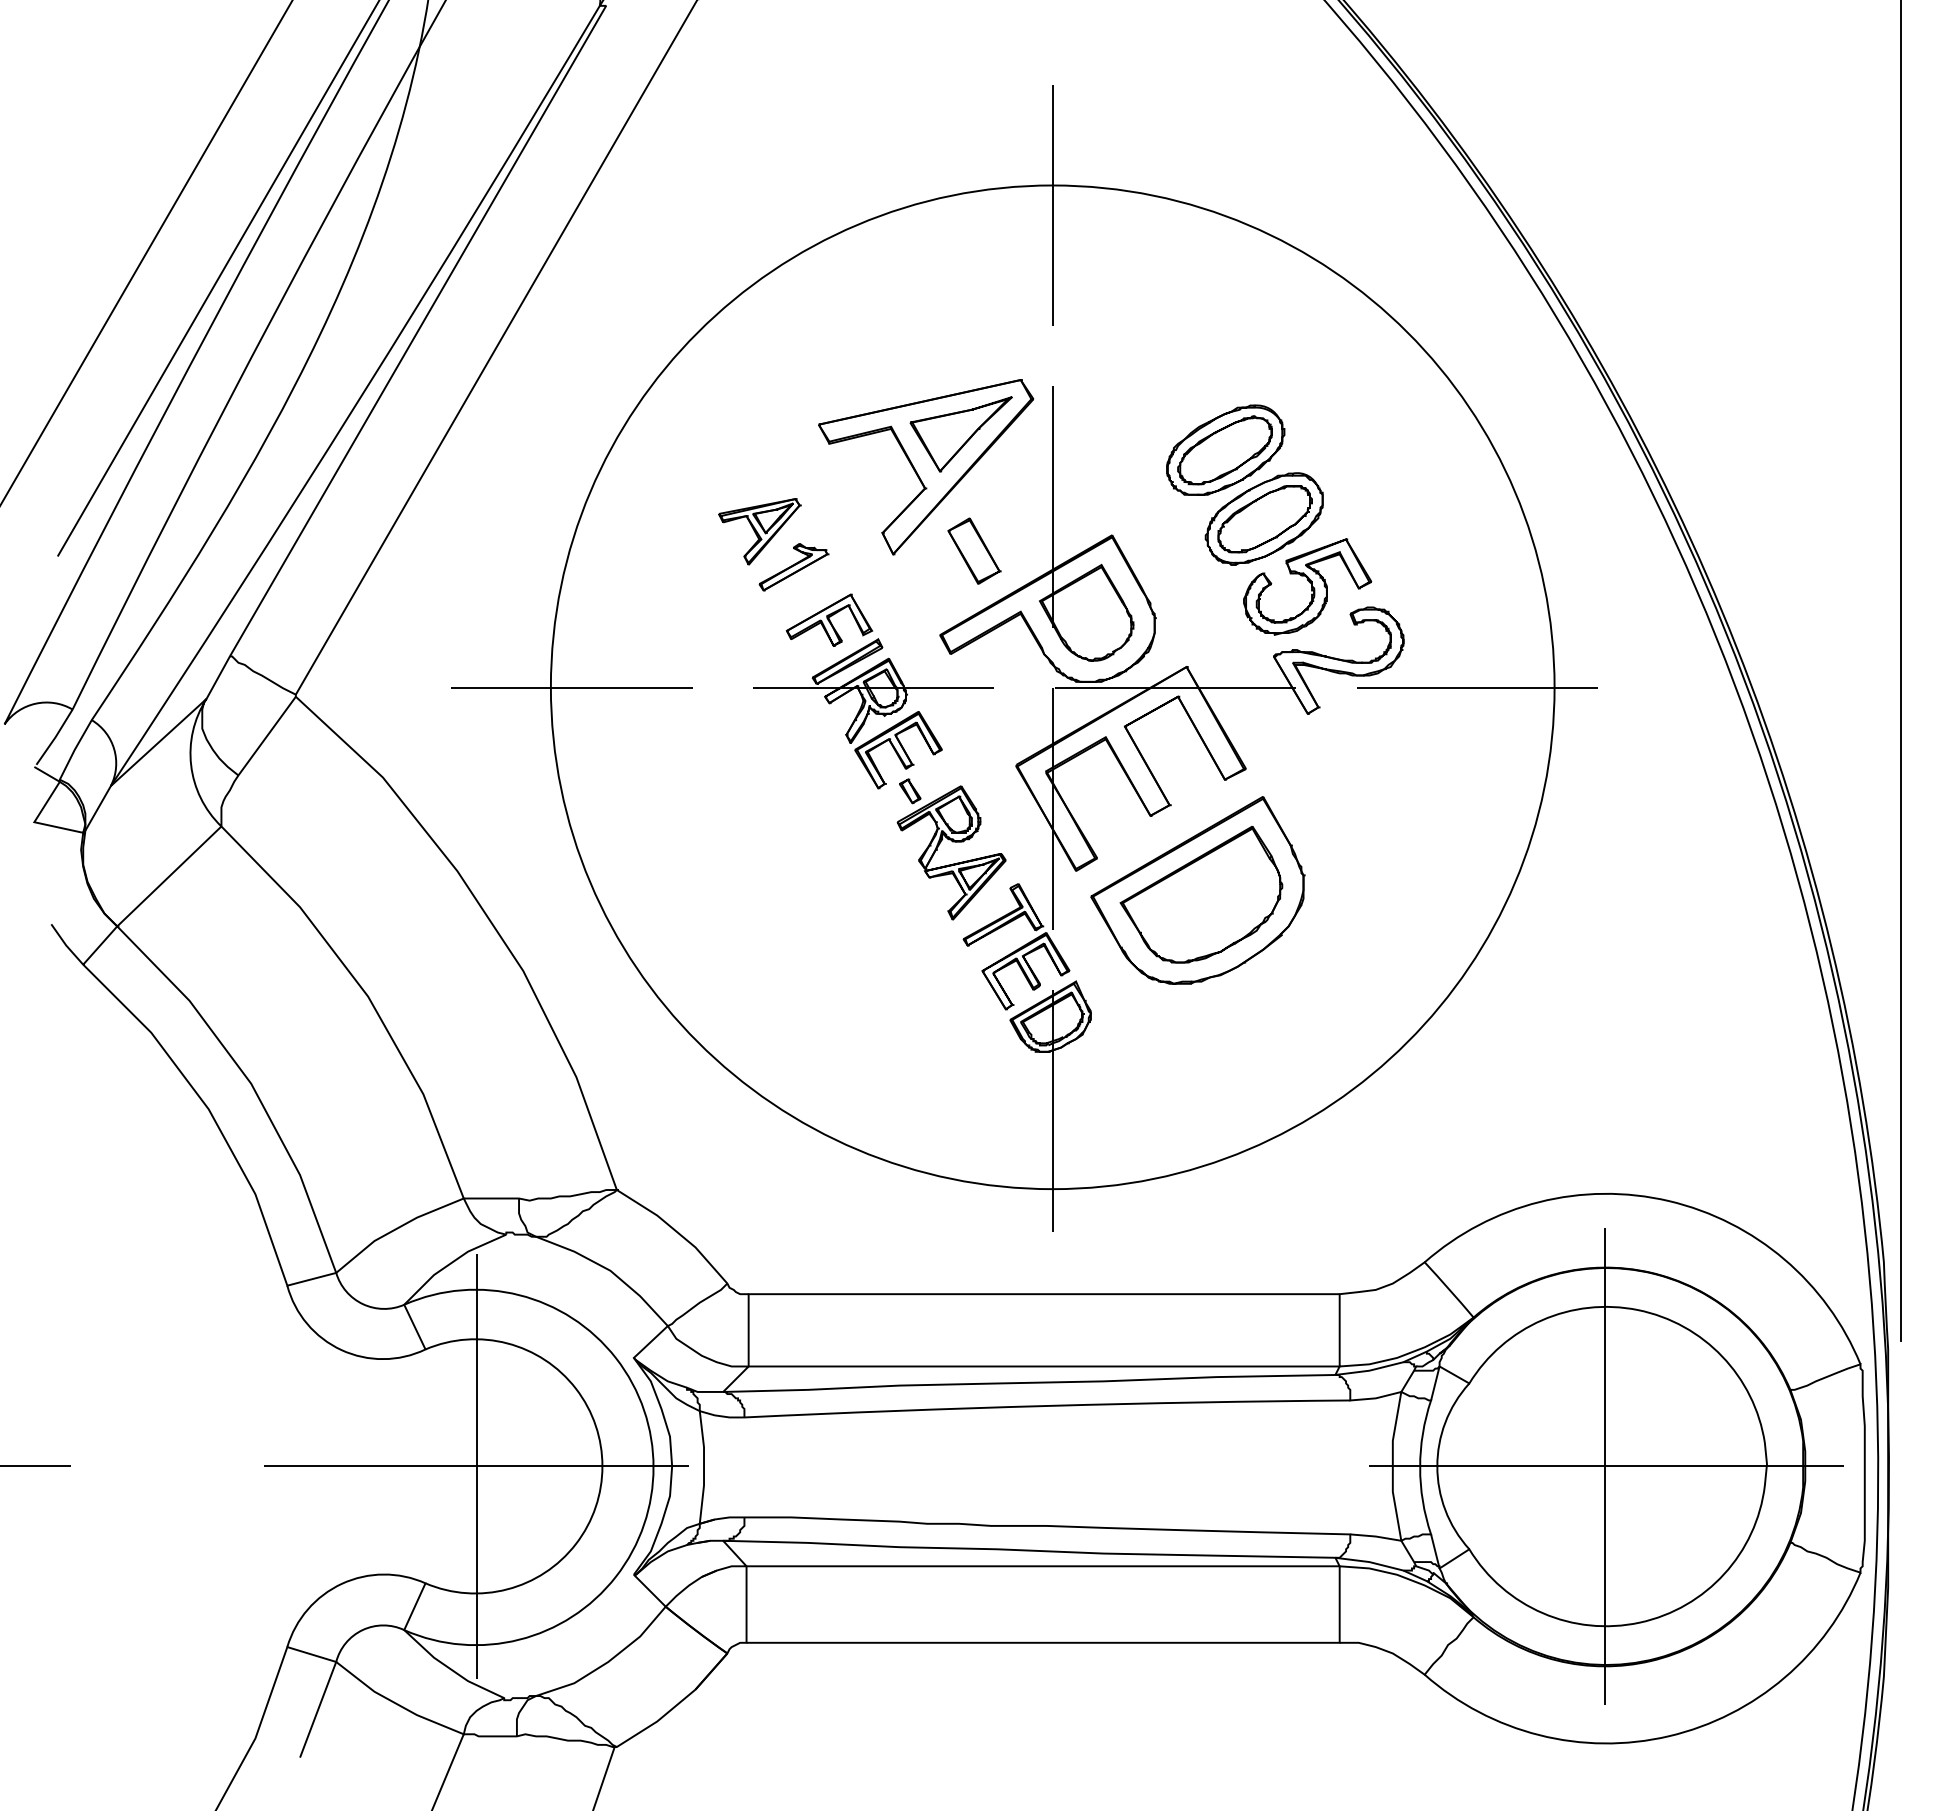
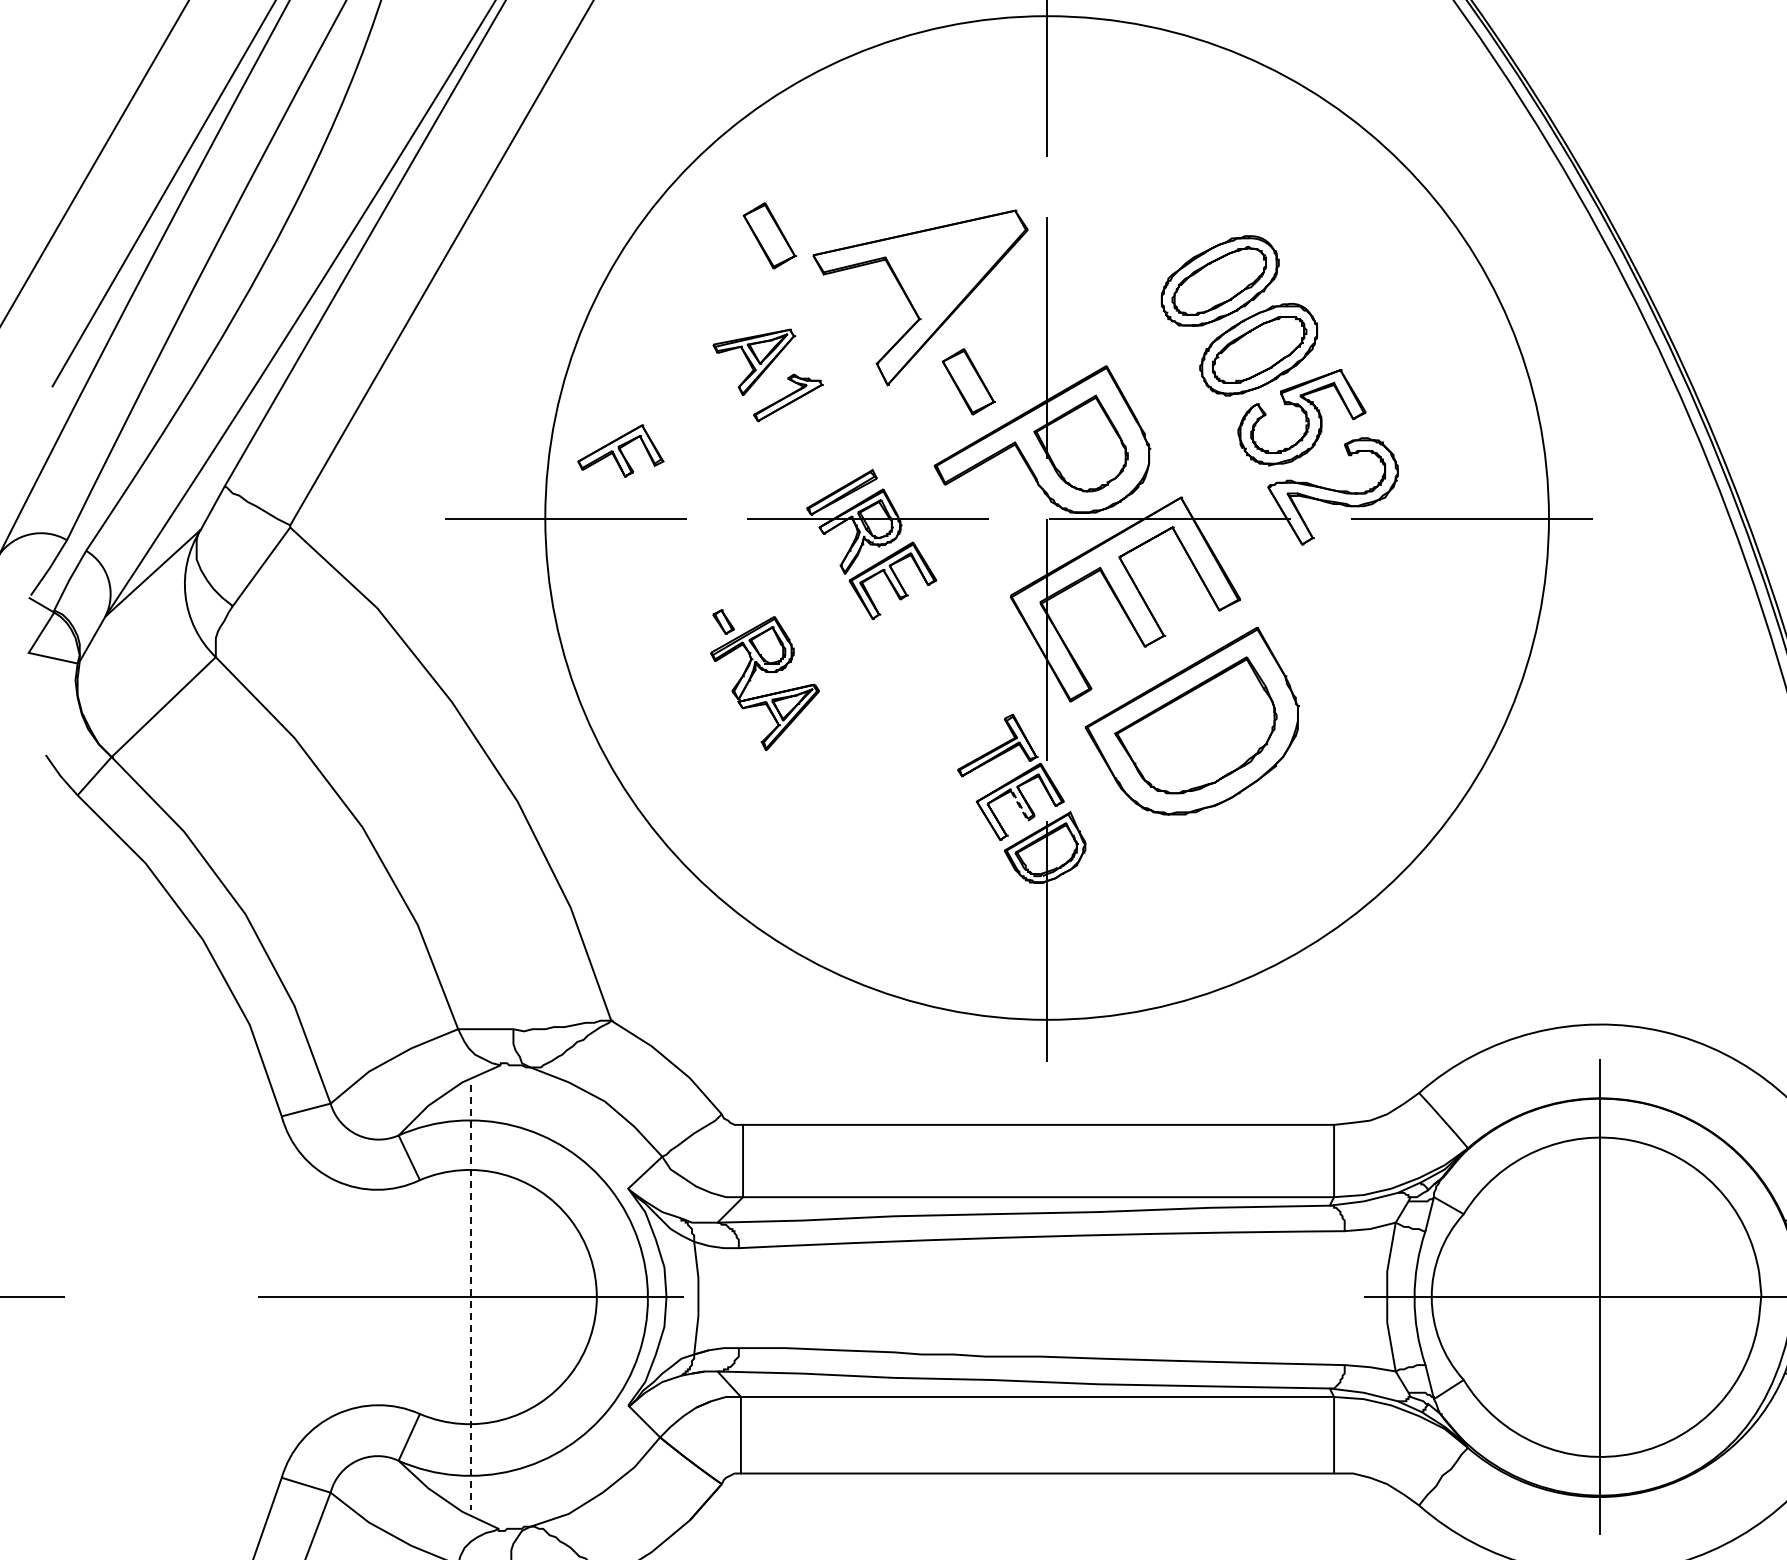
part: (775, 404) -> (769, 235), added
part: (960, 434) -> (954, 265), removed
part: (829, 619) -> (620, 450), moved
part: (952, 842) -> (765, 673), moved
line: (1033, 988) -> (1027, 819), solid -> dashed
line: (476, 1466) -> (470, 1297), solid -> dashed

